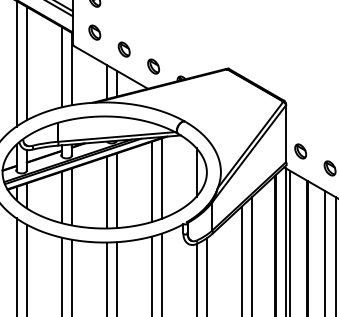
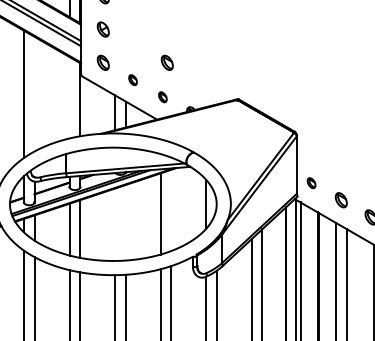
part: (157, 32) -> (166, 62), added
part: (123, 50) -> (132, 80), size x0.7
line: (26, 62) -> (34, 93), removed
line: (61, 66) -> (69, 97), removed
part: (153, 66) -> (162, 97), size x0.7
part: (300, 151) -> (311, 183), size x0.7
line: (162, 178) -> (171, 210), removed
line: (116, 190) -> (125, 222), removed
line: (106, 192) -> (115, 224), removed

